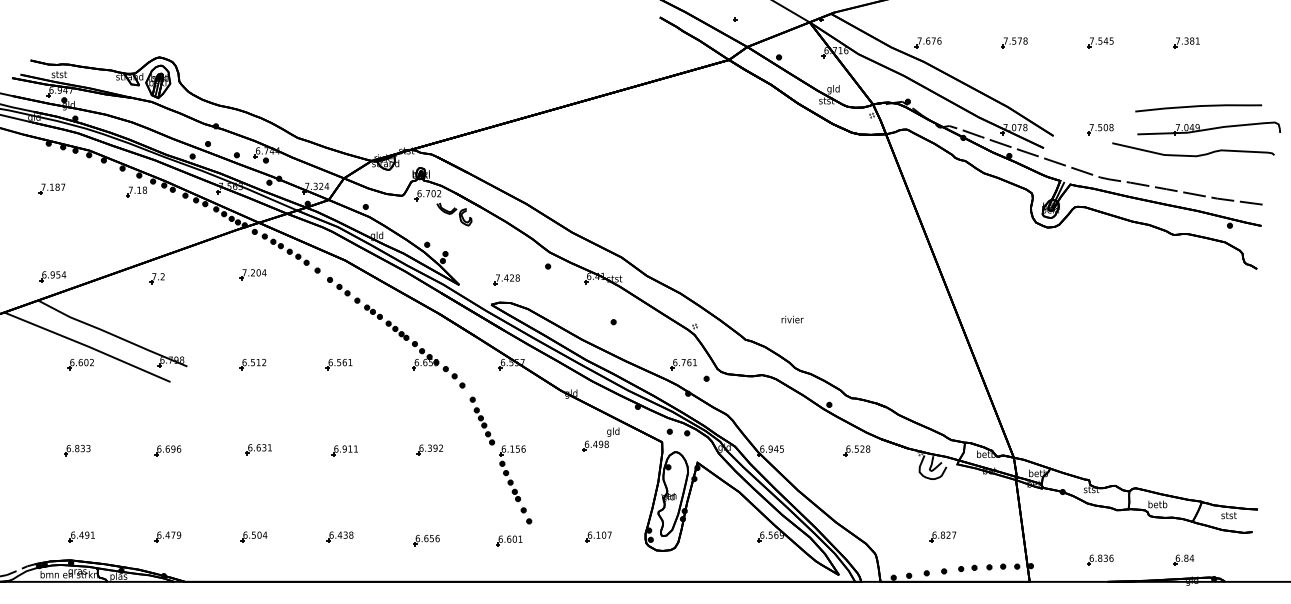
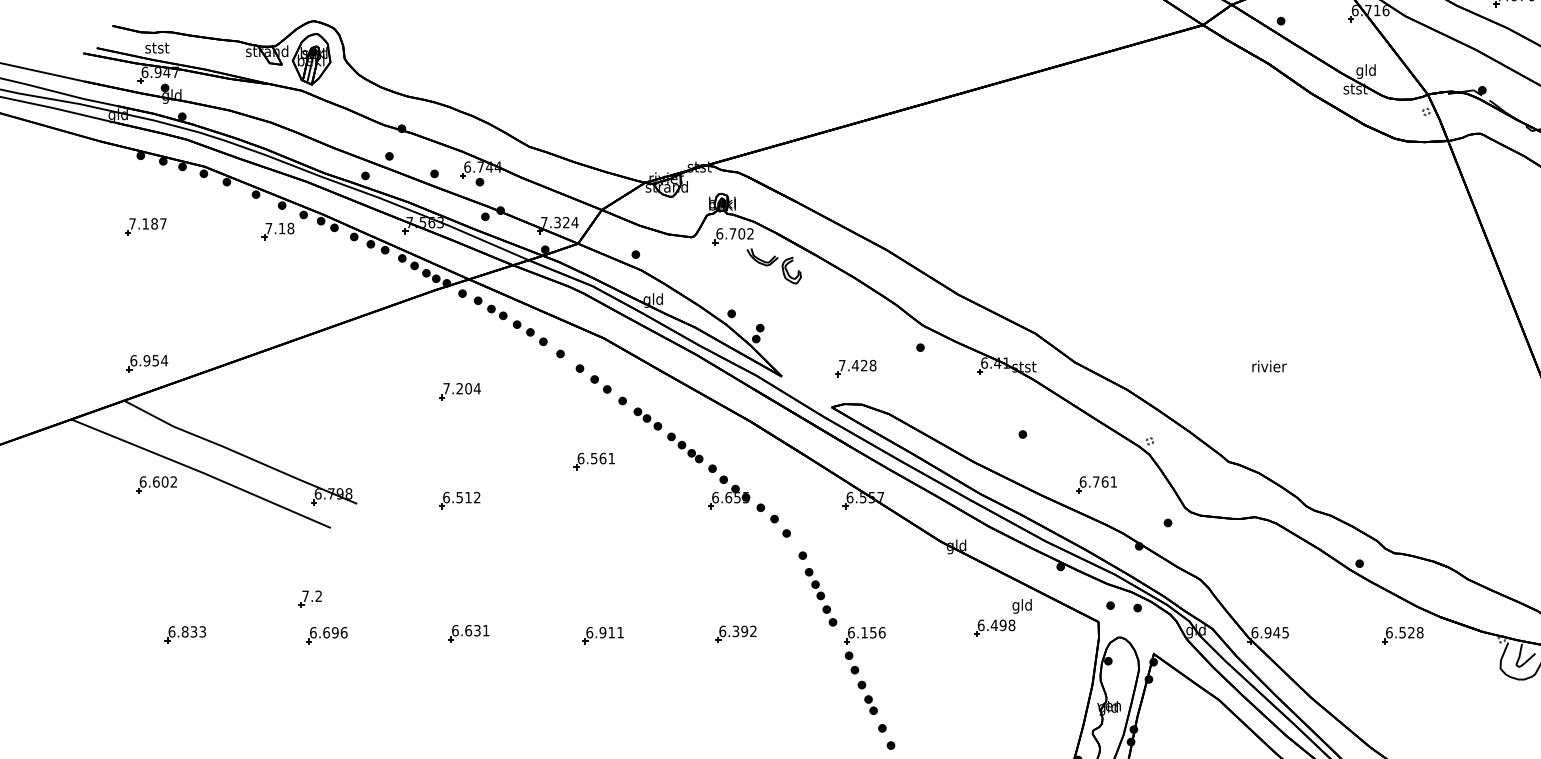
part: (252, 274) -> (458, 391), moved
part: (156, 278) -> (308, 599), moved
text: (792, 319) -> (1269, 366), moved
part: (80, 364) -> (155, 485), moved
part: (338, 364) -> (593, 461), moved
part: (683, 364) -> (1095, 485), moved

